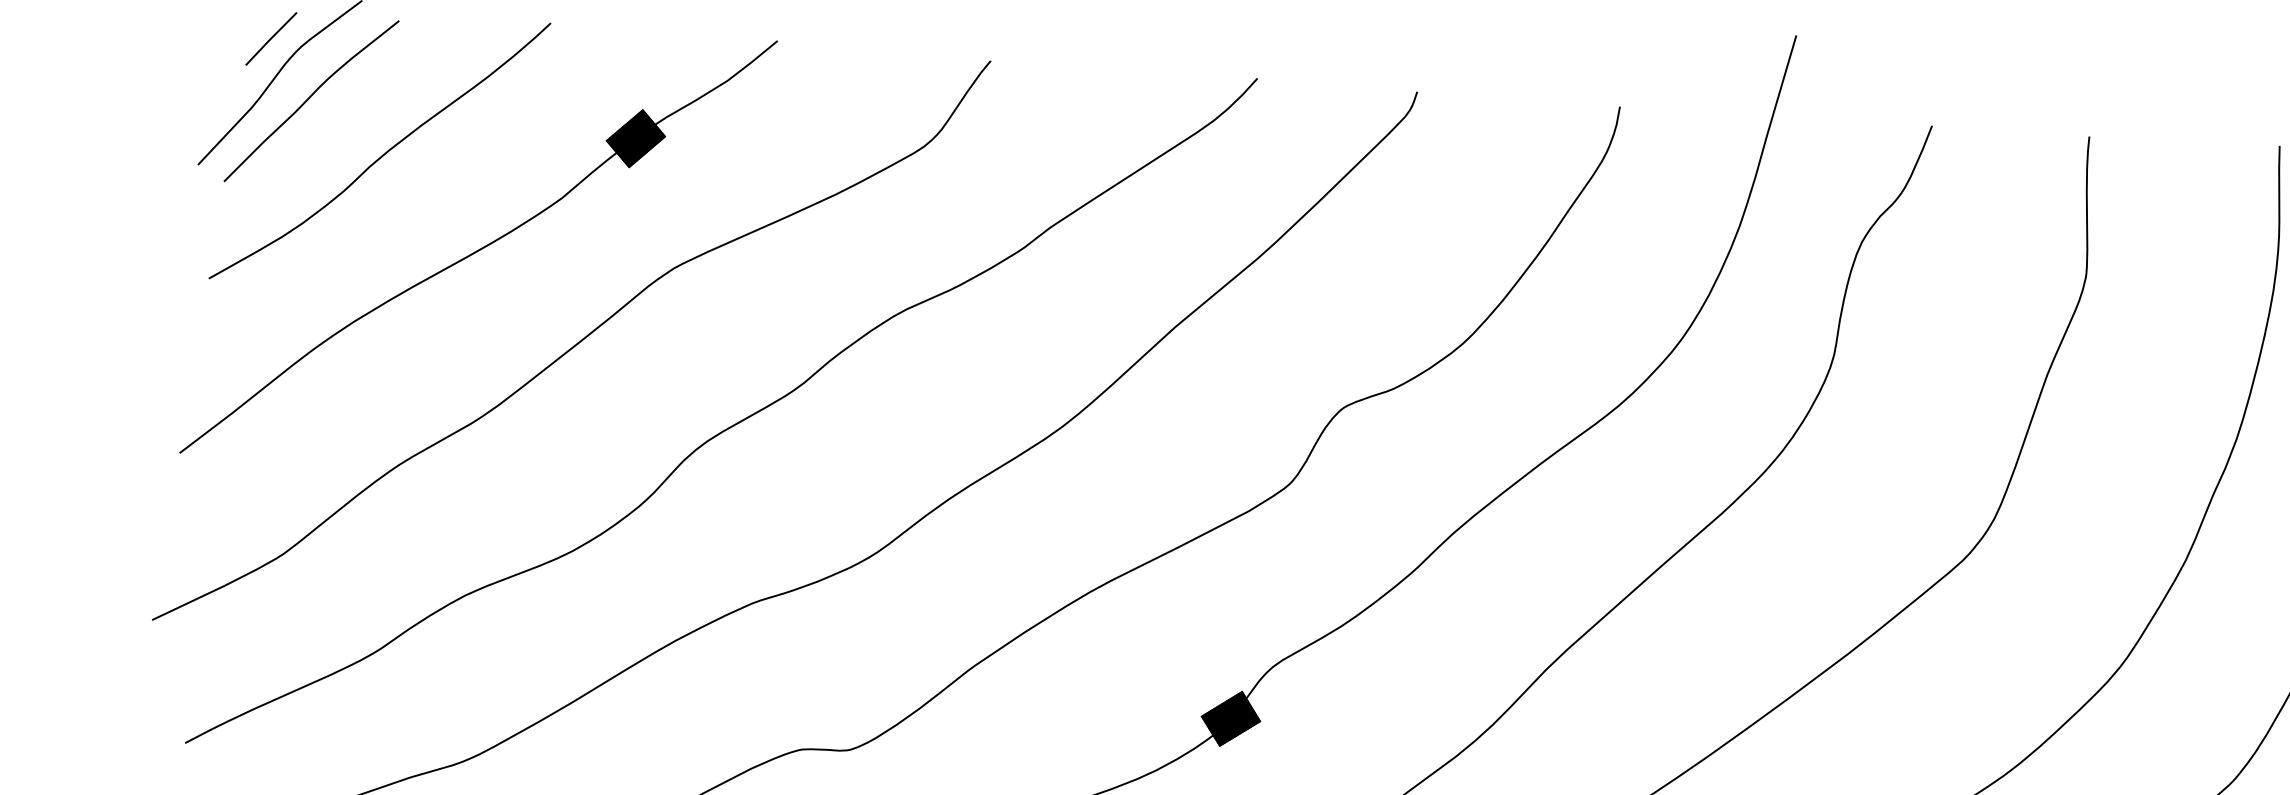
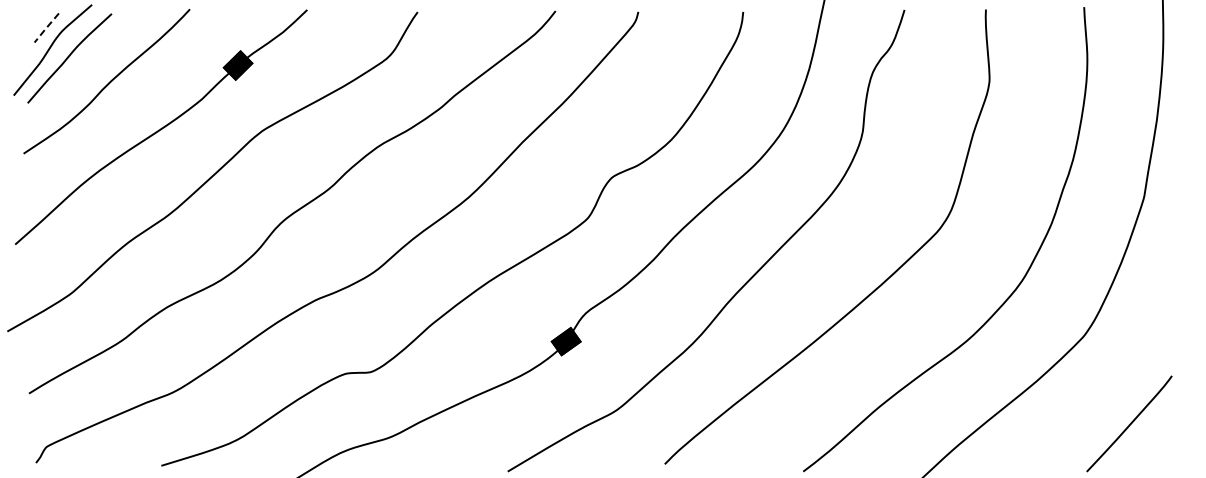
line: (270, 39) -> (46, 28), solid -> dashed

